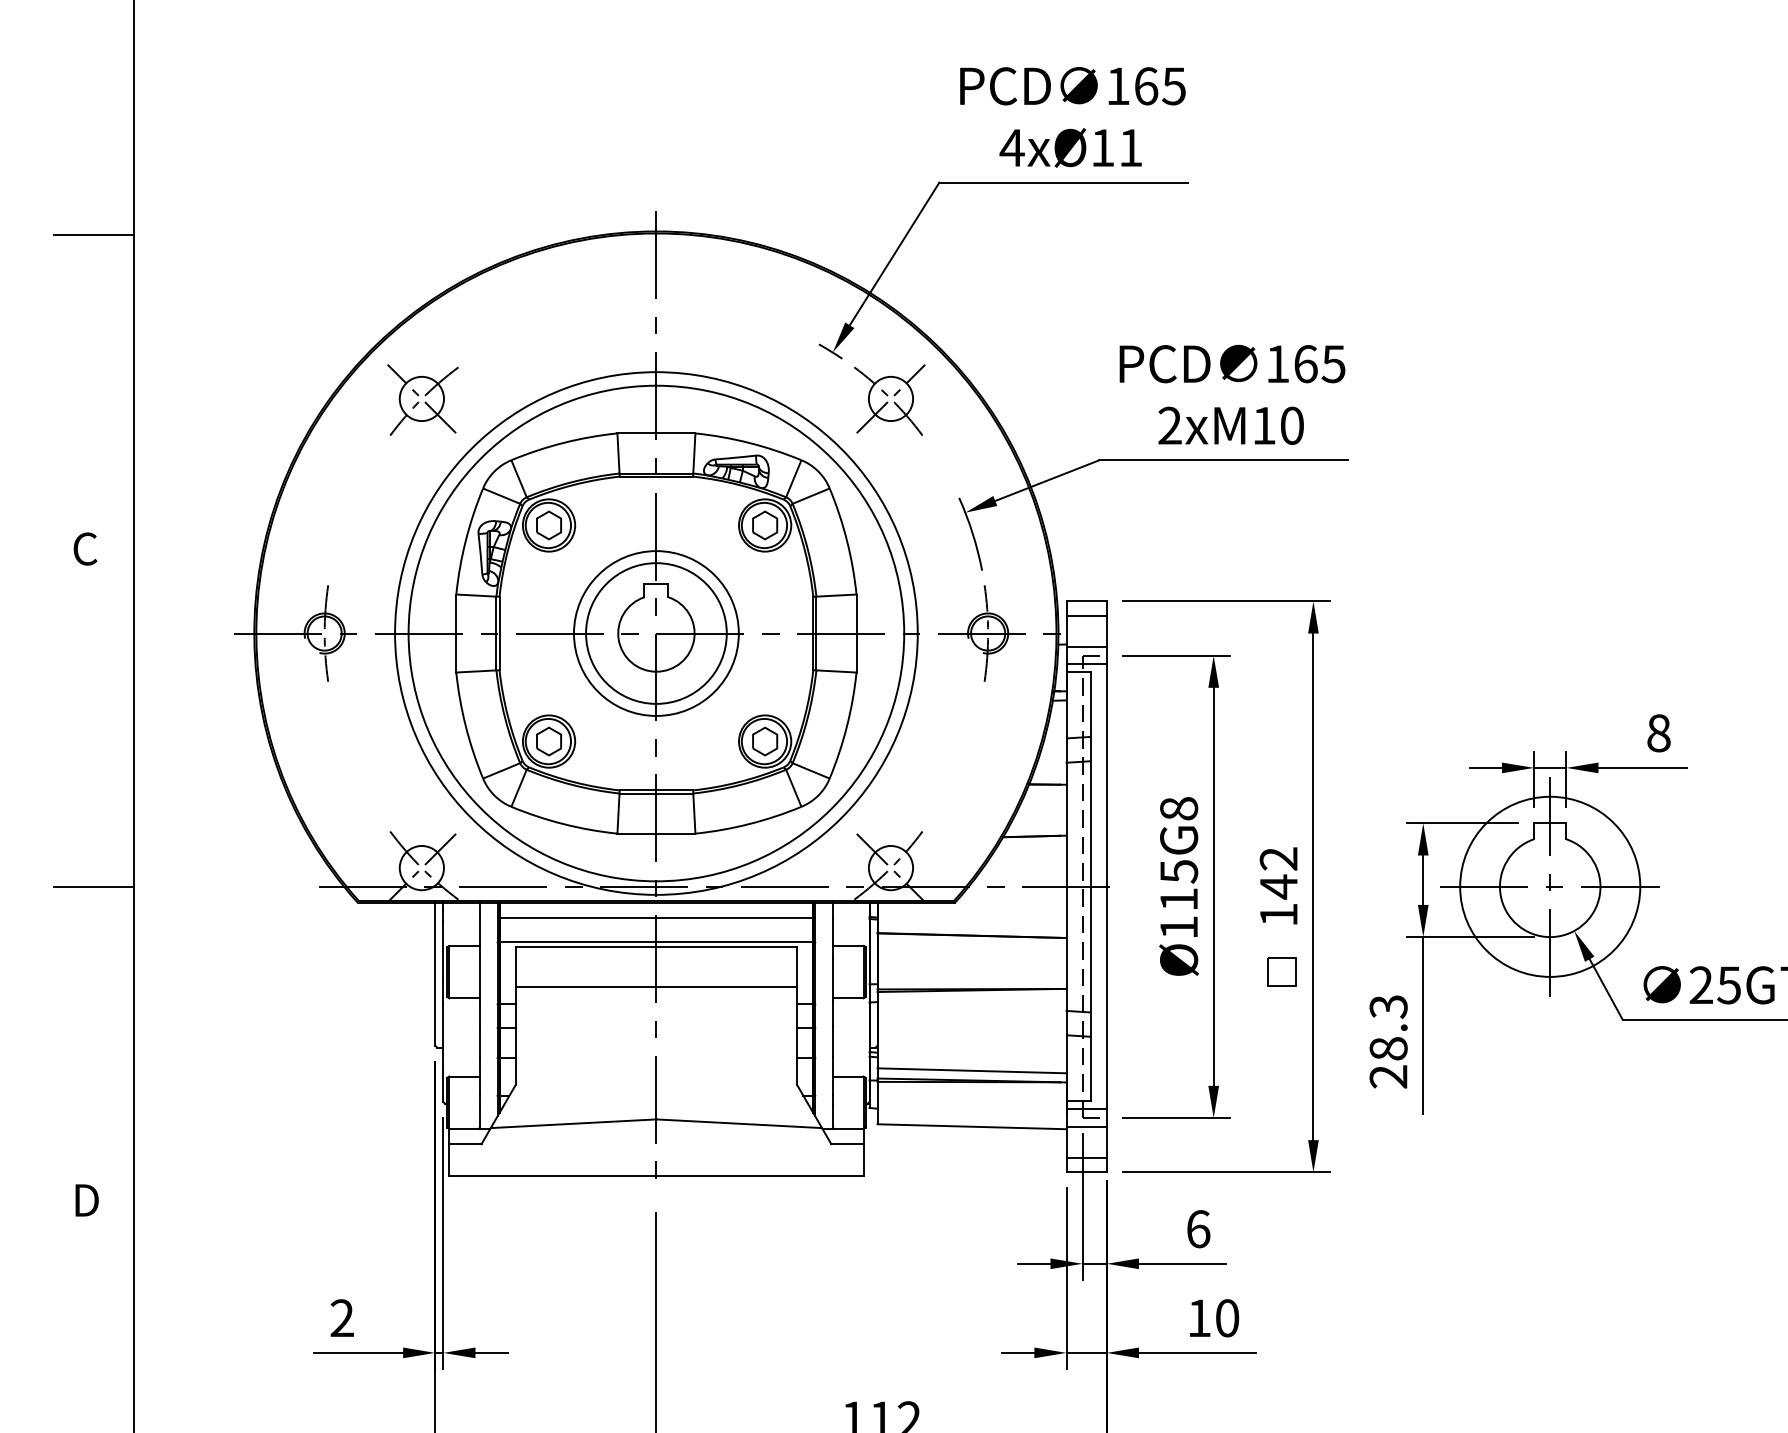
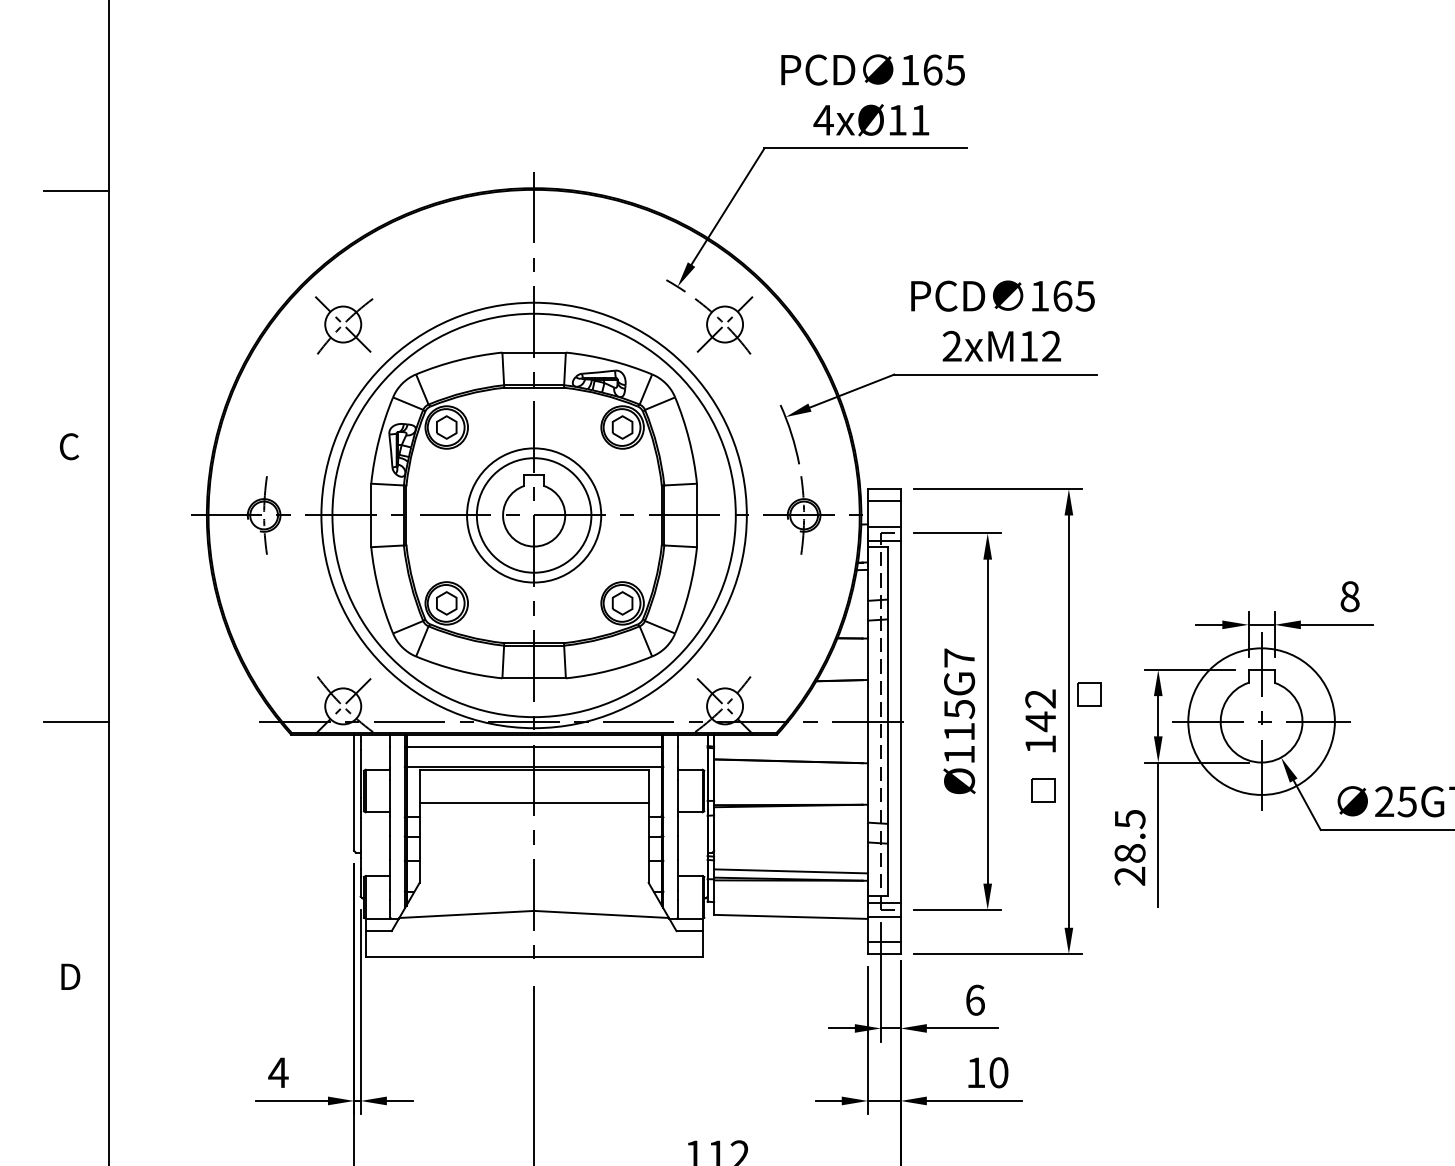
text: (1291, 425) -> (1051, 346), 2xM10 -> 2xM12
text: (1179, 808) -> (959, 657), Ø115G8 -> Ø115G7
part: (1338, 853) -> (1089, 694), added
text: (1388, 1006) -> (1129, 819), 28.3 -> 28.5
text: (341, 1317) -> (277, 1072), 2 -> 4

